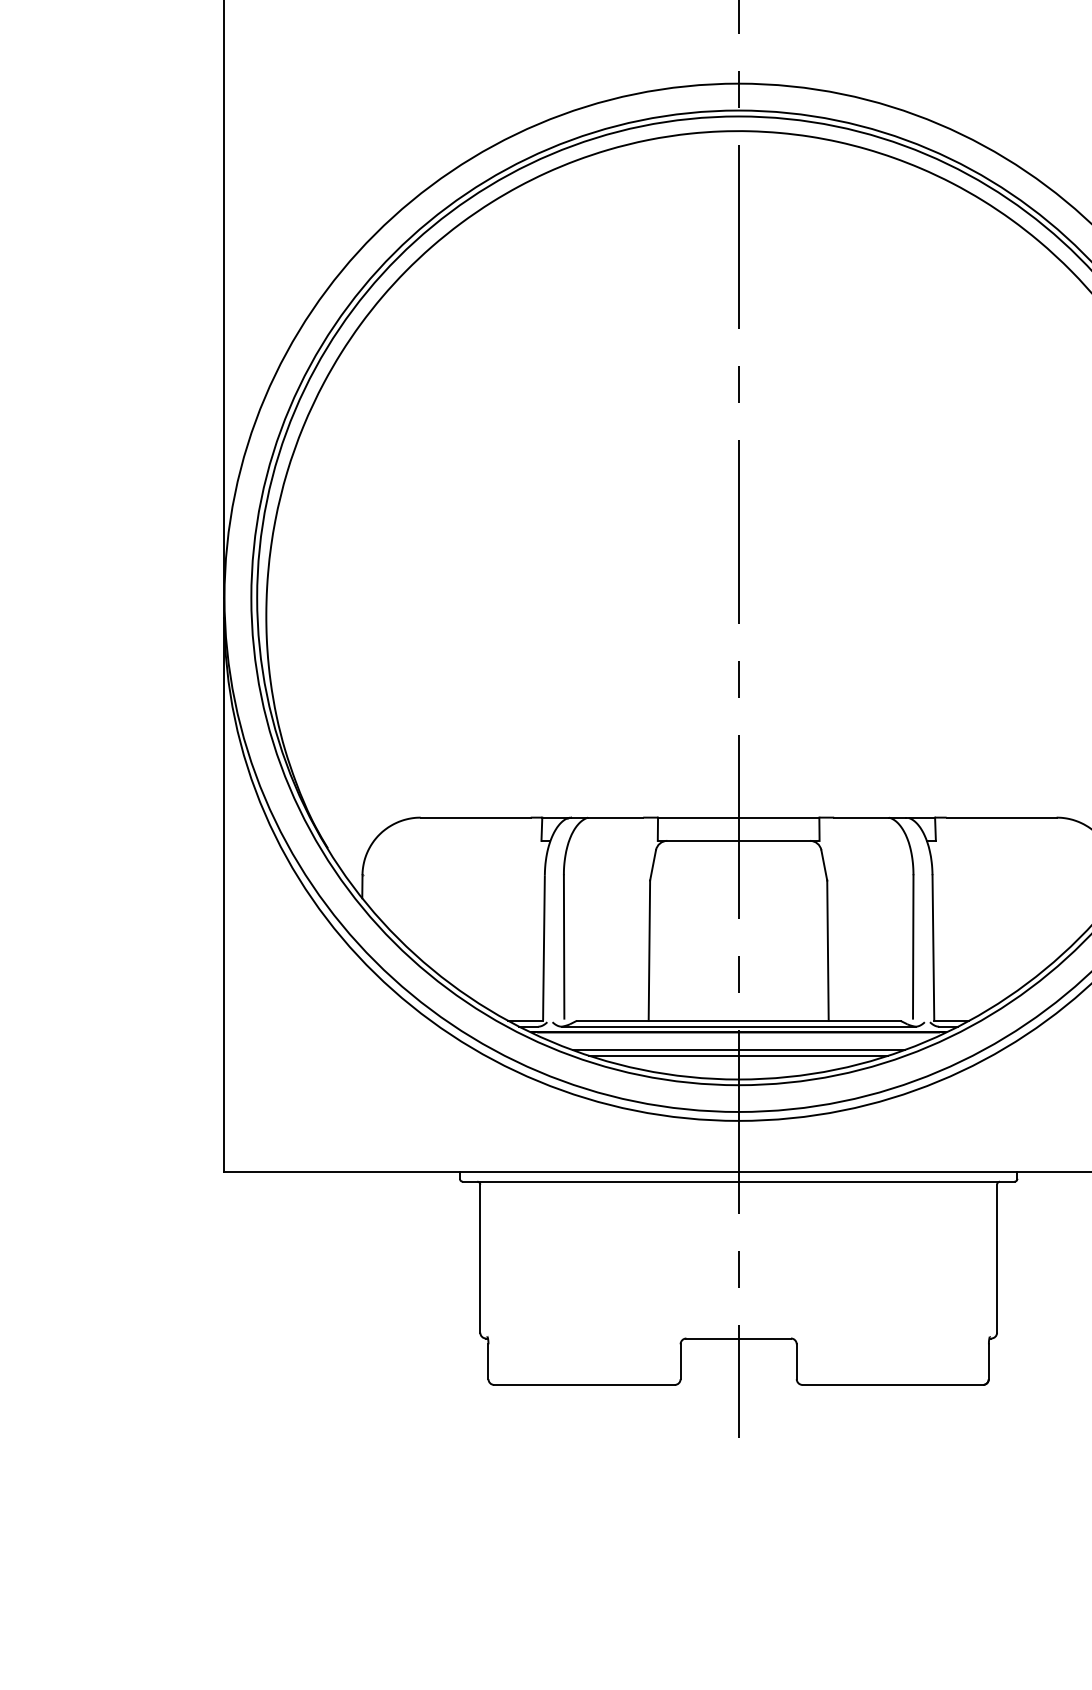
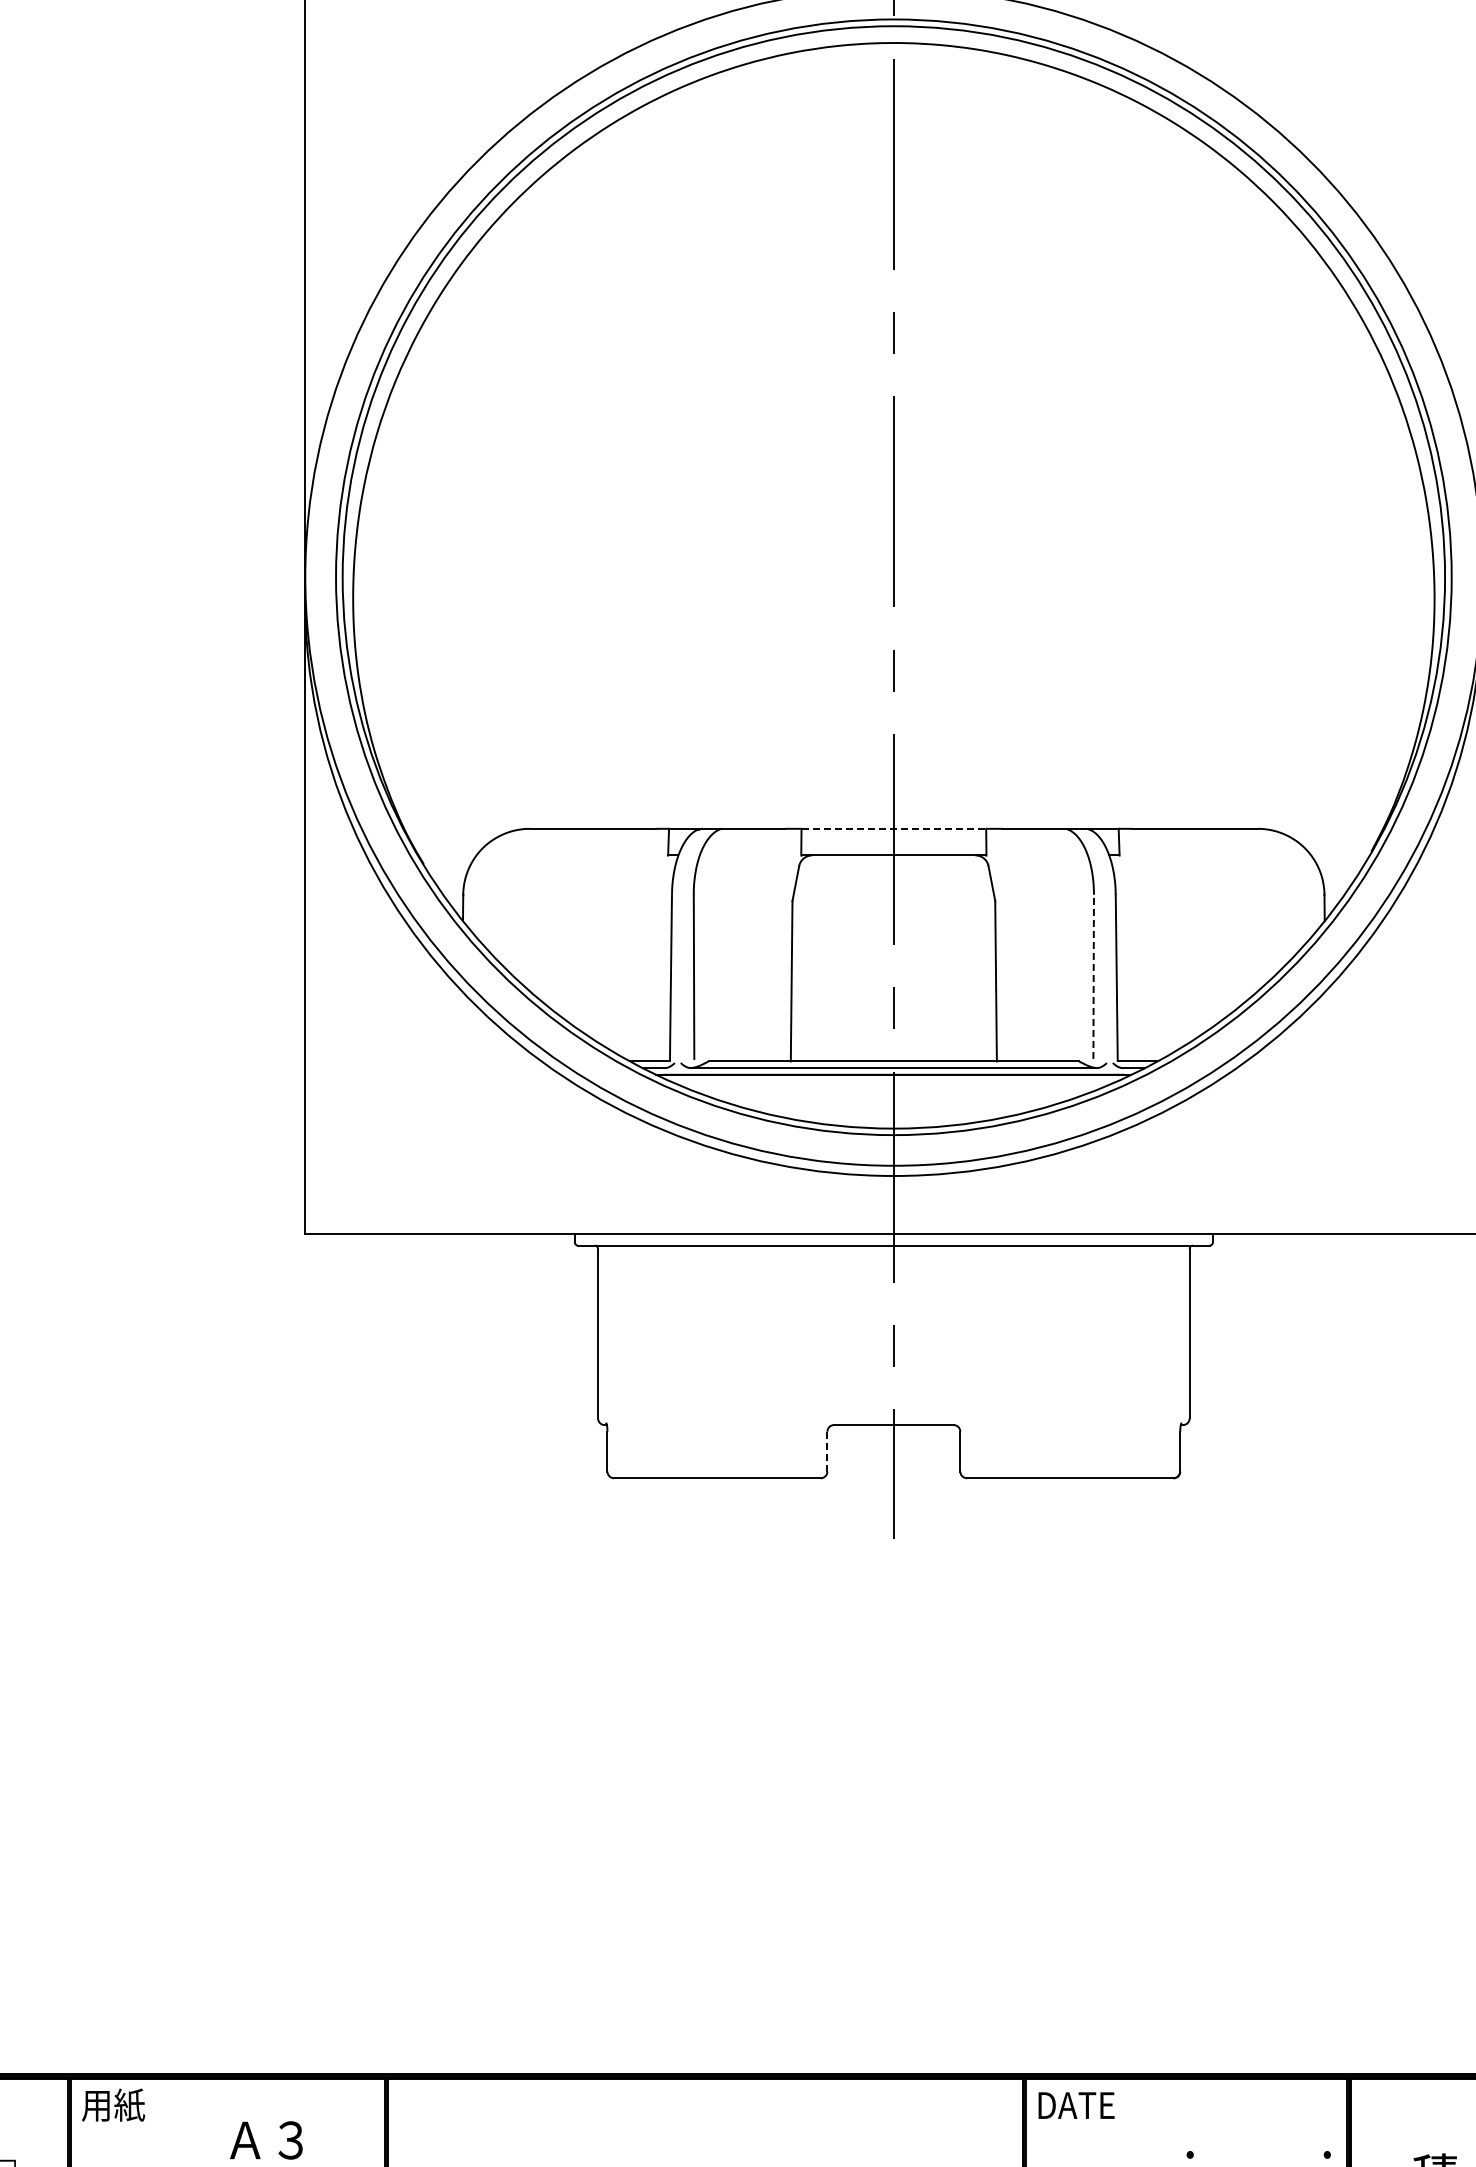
line: (739, 817) -> (894, 828), solid -> dashed
line: (913, 946) -> (1093, 976), solid -> dashed
line: (738, 1049) -> (893, 1094), removed
line: (738, 1055) -> (893, 1101), removed
line: (680, 1361) -> (827, 1451), solid -> dashed

